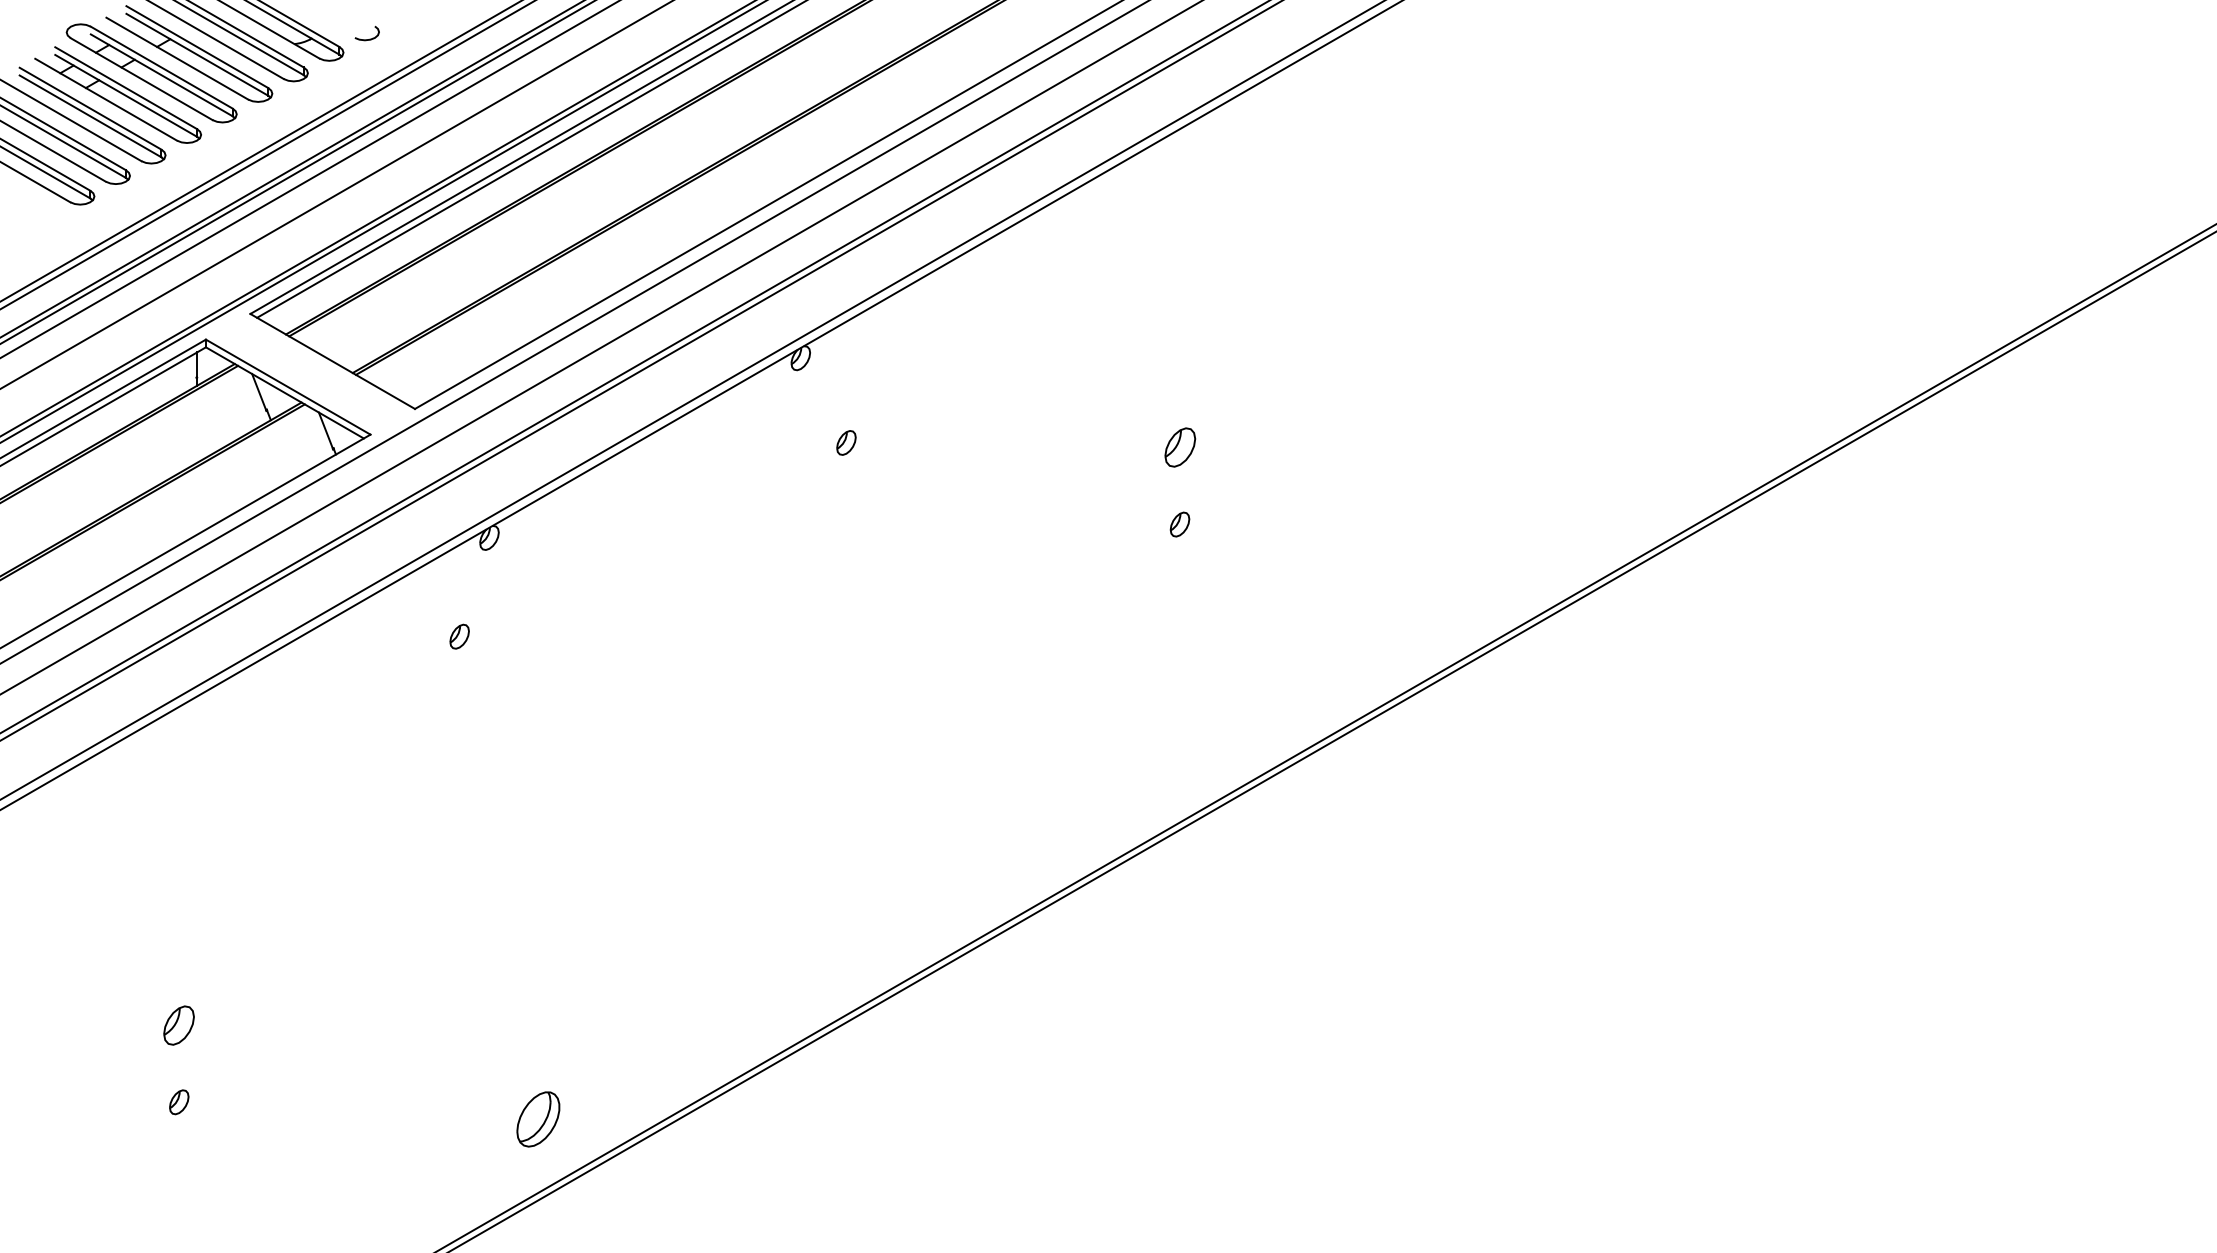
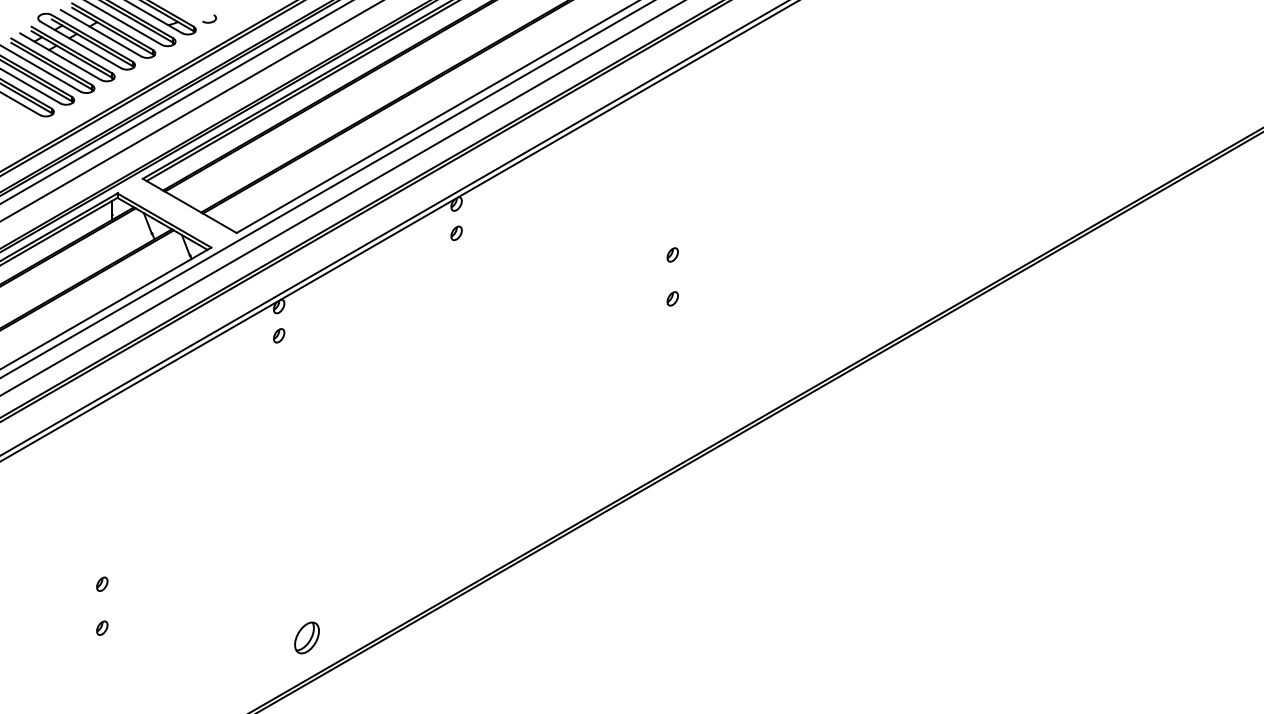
part: (846, 443) -> (456, 233), moved
part: (1179, 446) -> (672, 254), size x0.62
part: (460, 636) -> (279, 335), moved
part: (179, 1023) -> (102, 583), size x0.62

